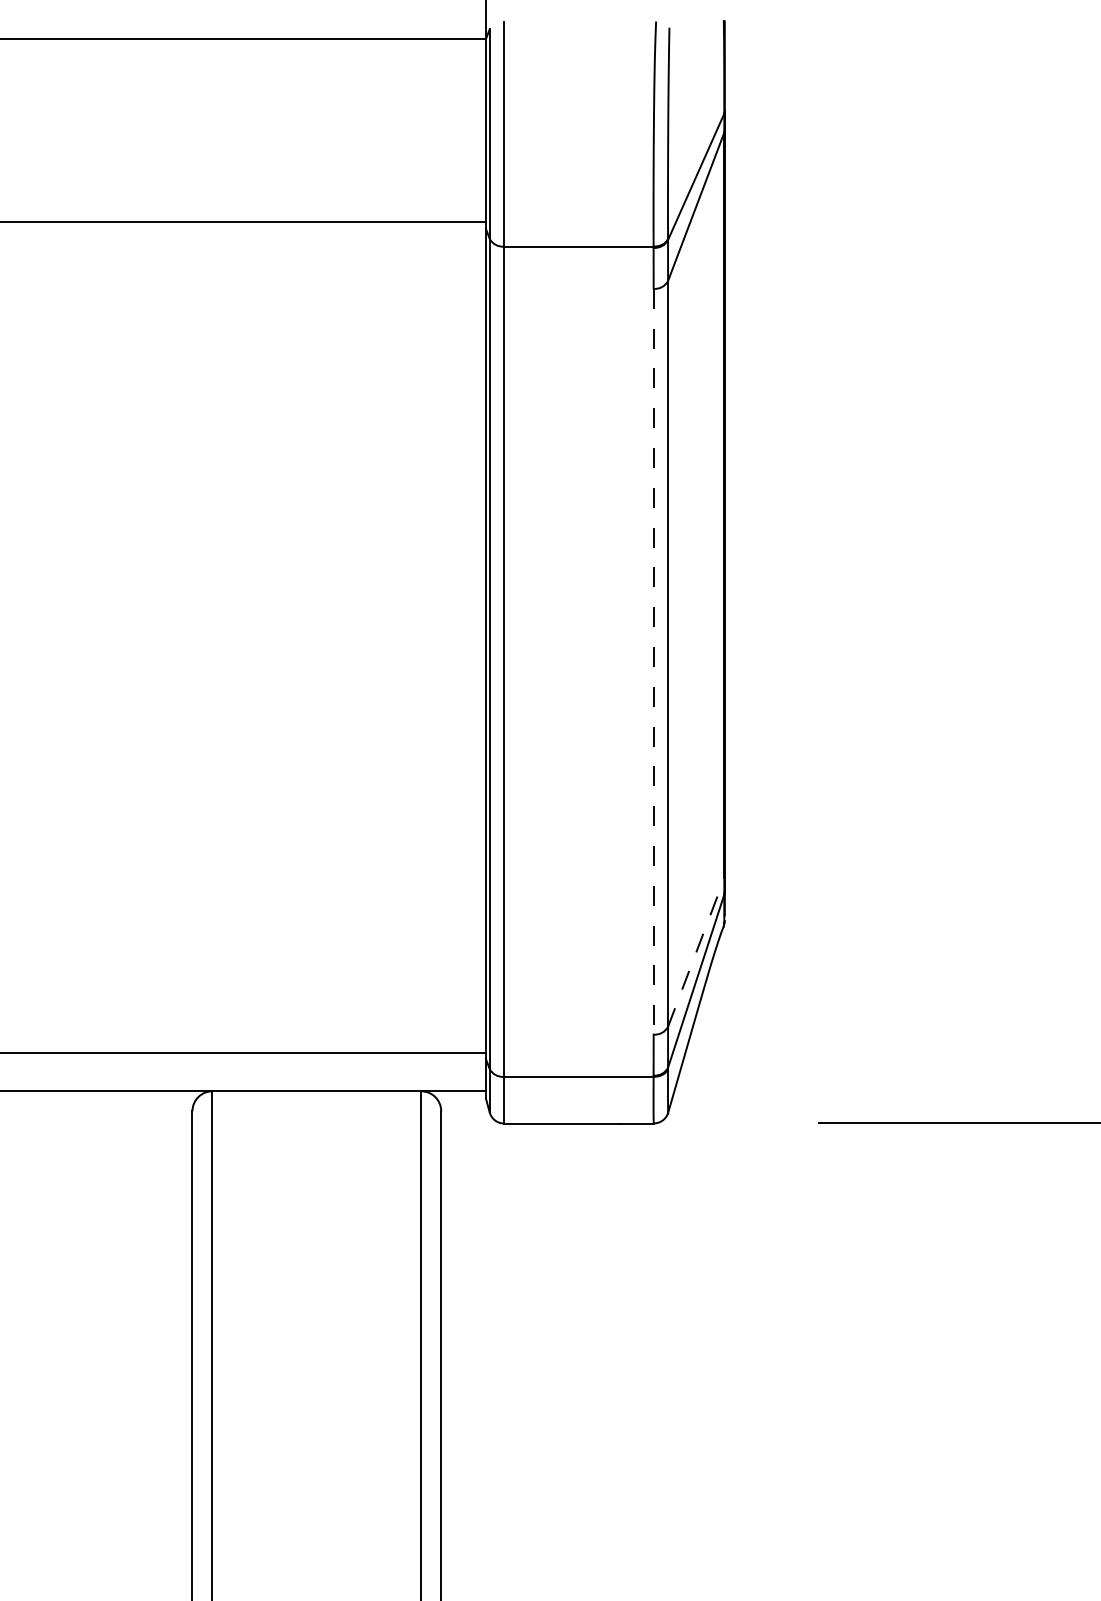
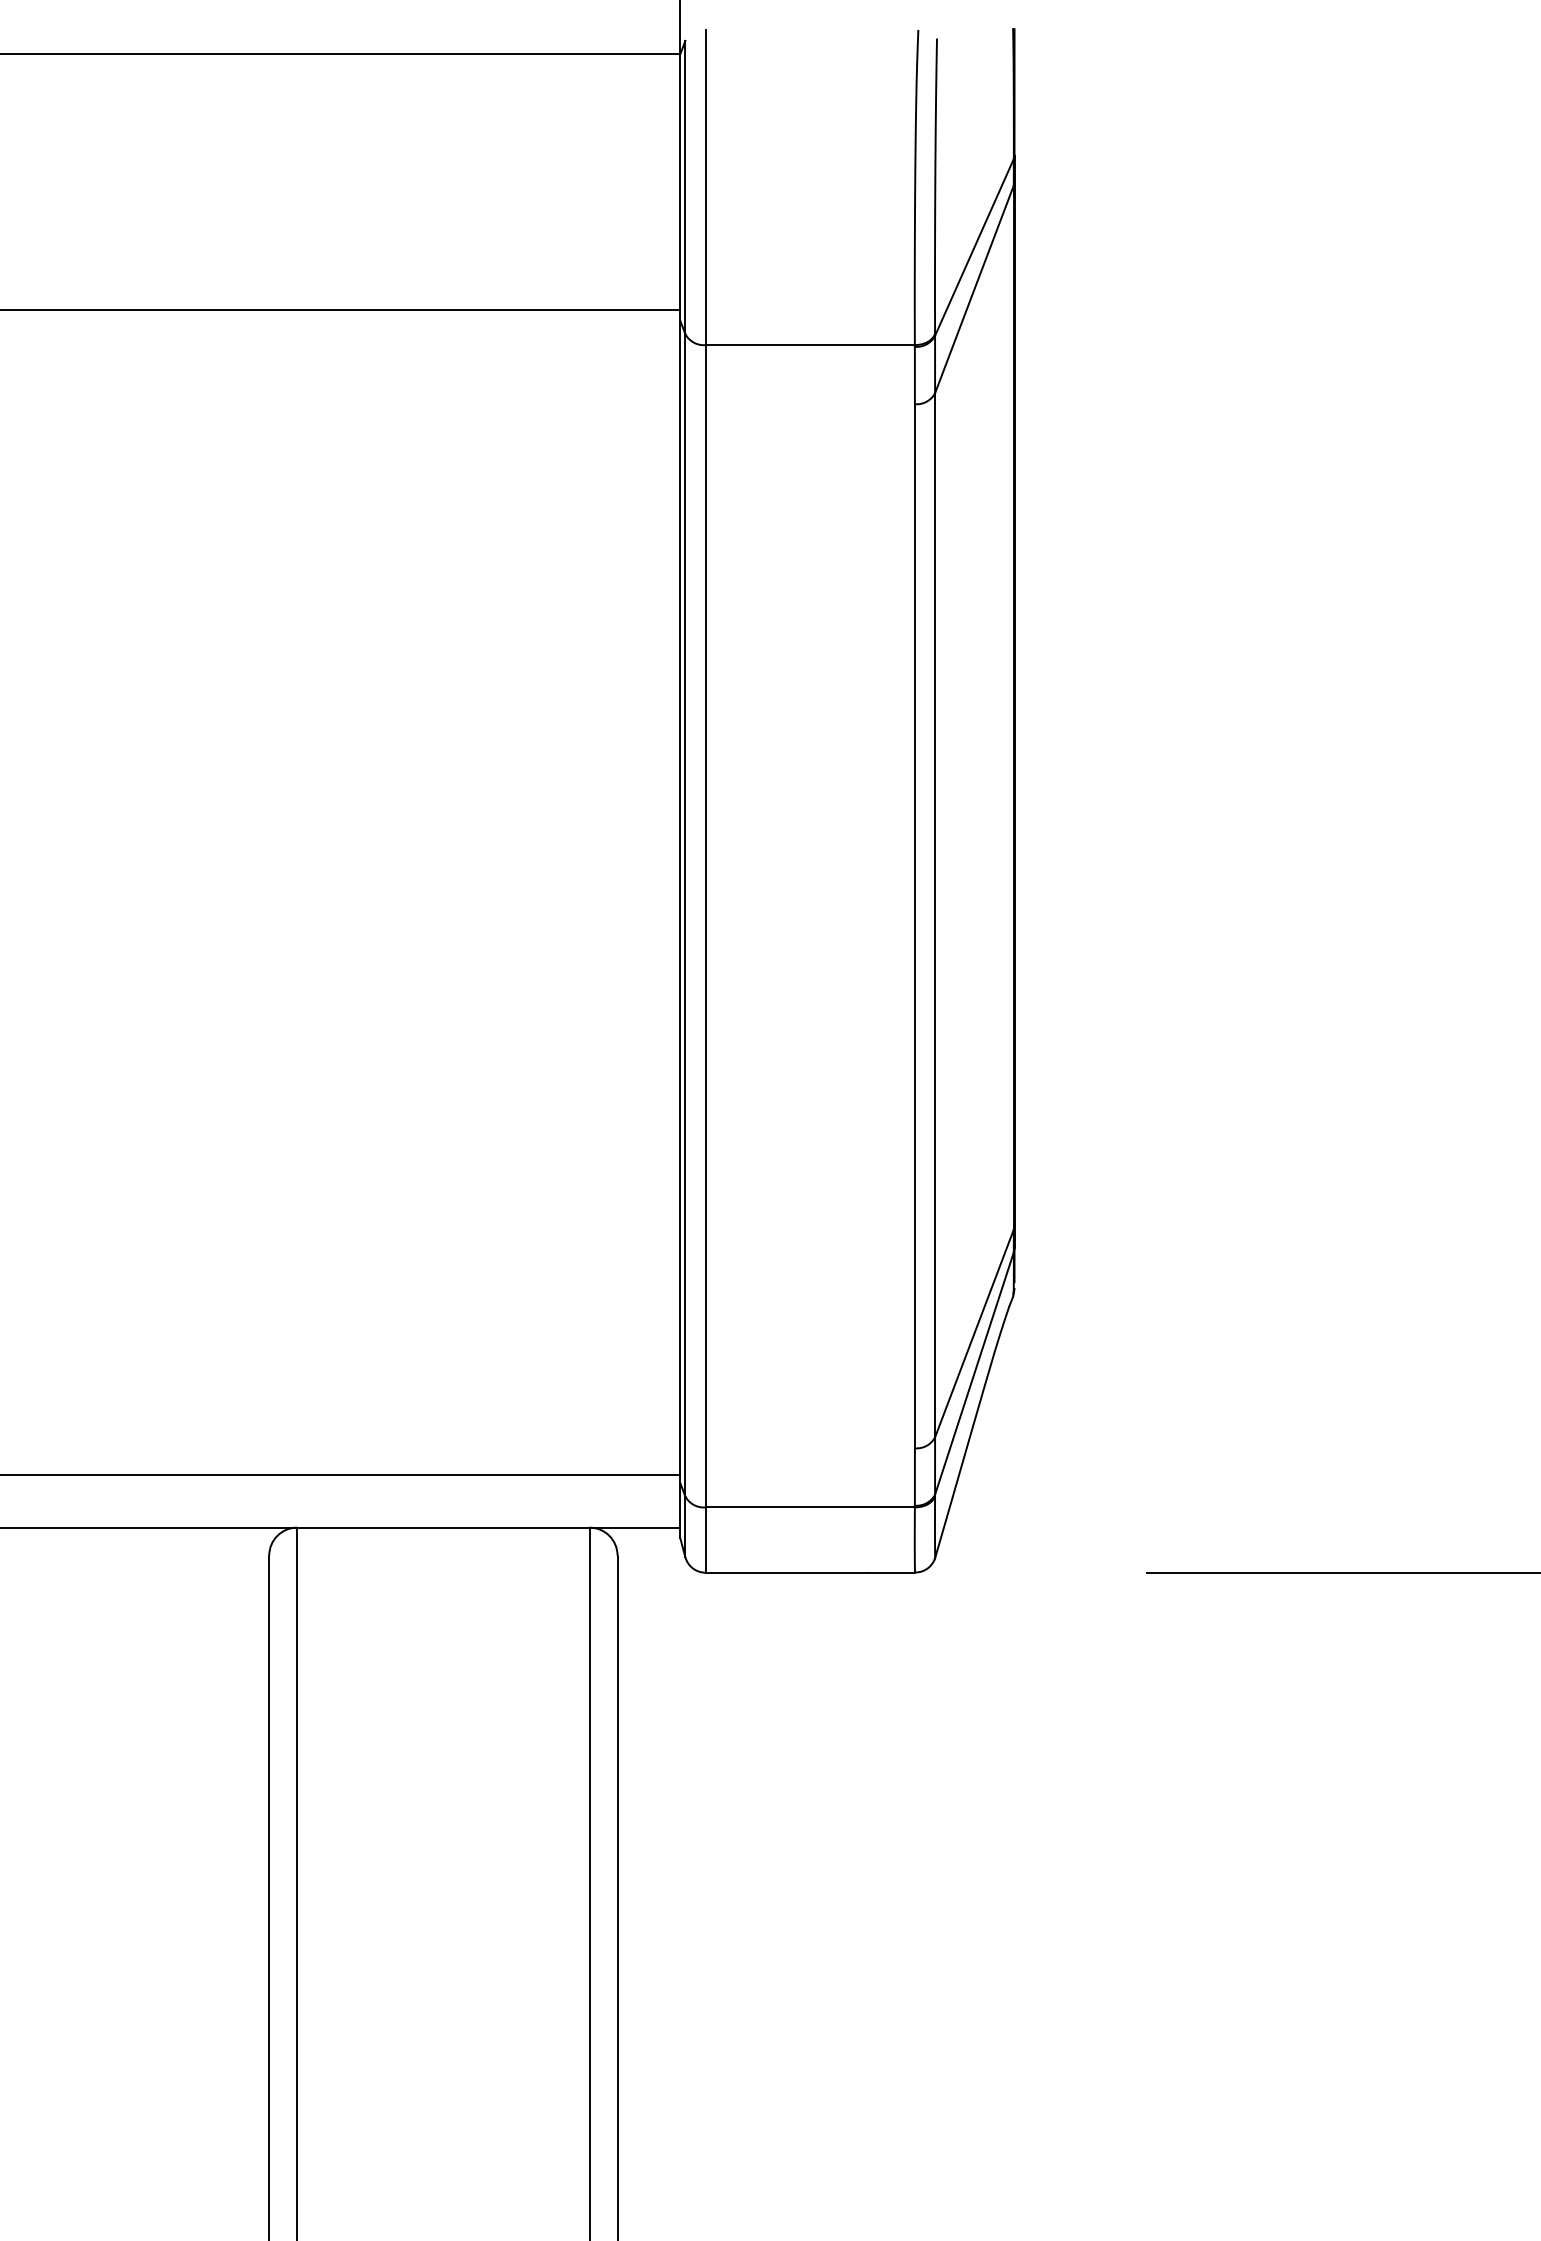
line: (653, 661) -> (914, 925), dashed -> solid
line: (696, 952) -> (974, 1333), dashed -> solid

